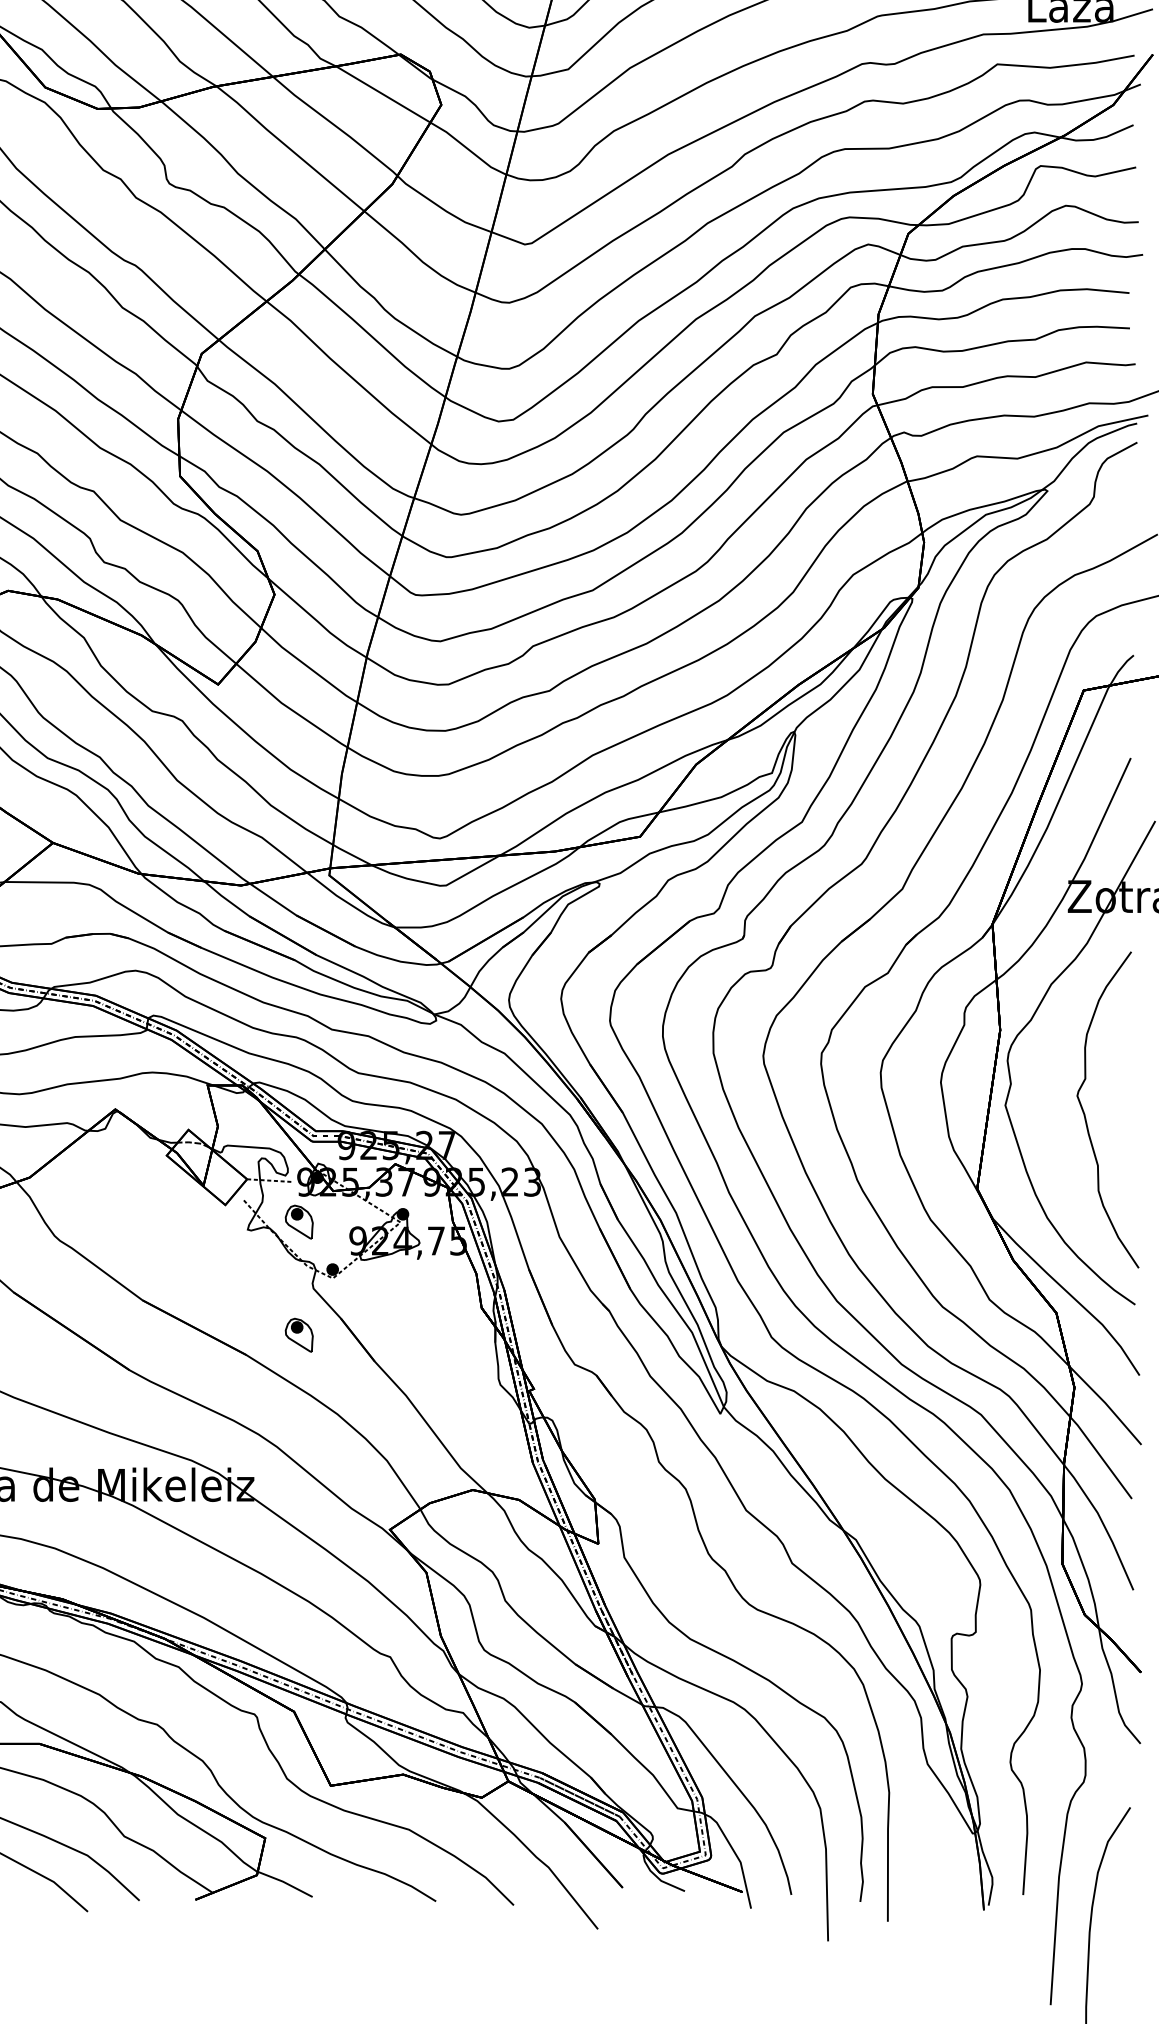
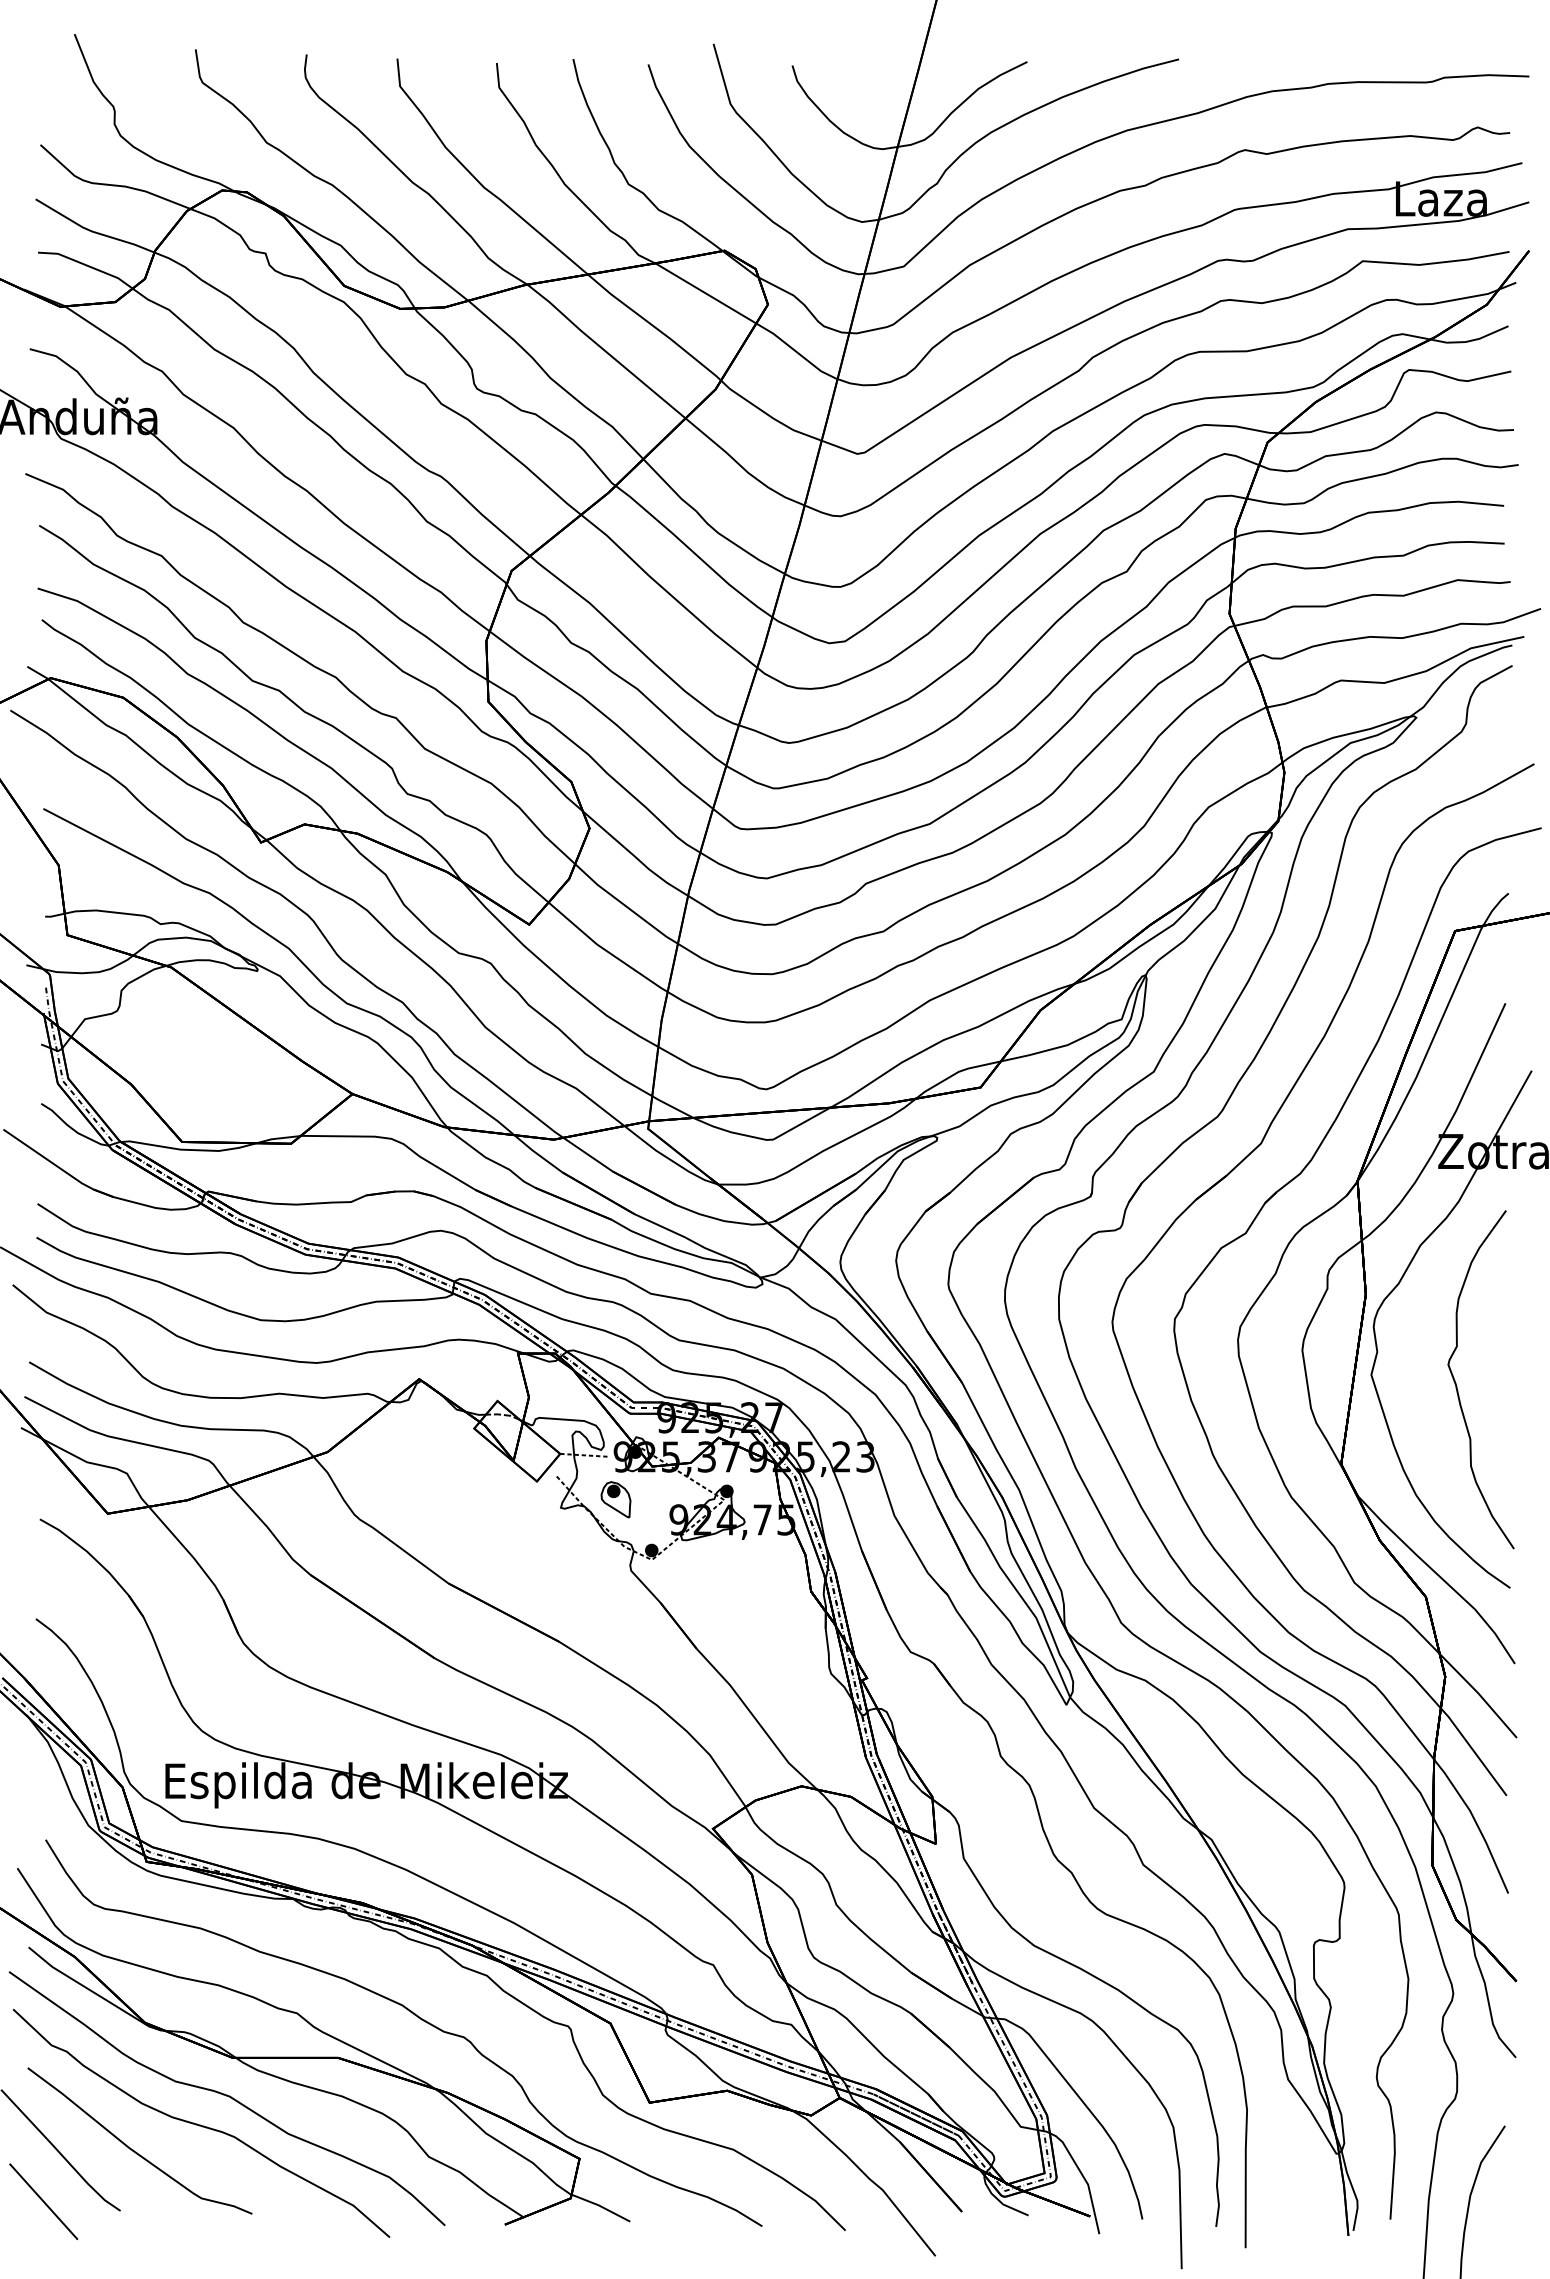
part: (298, 1335) -> (615, 1620), removed

